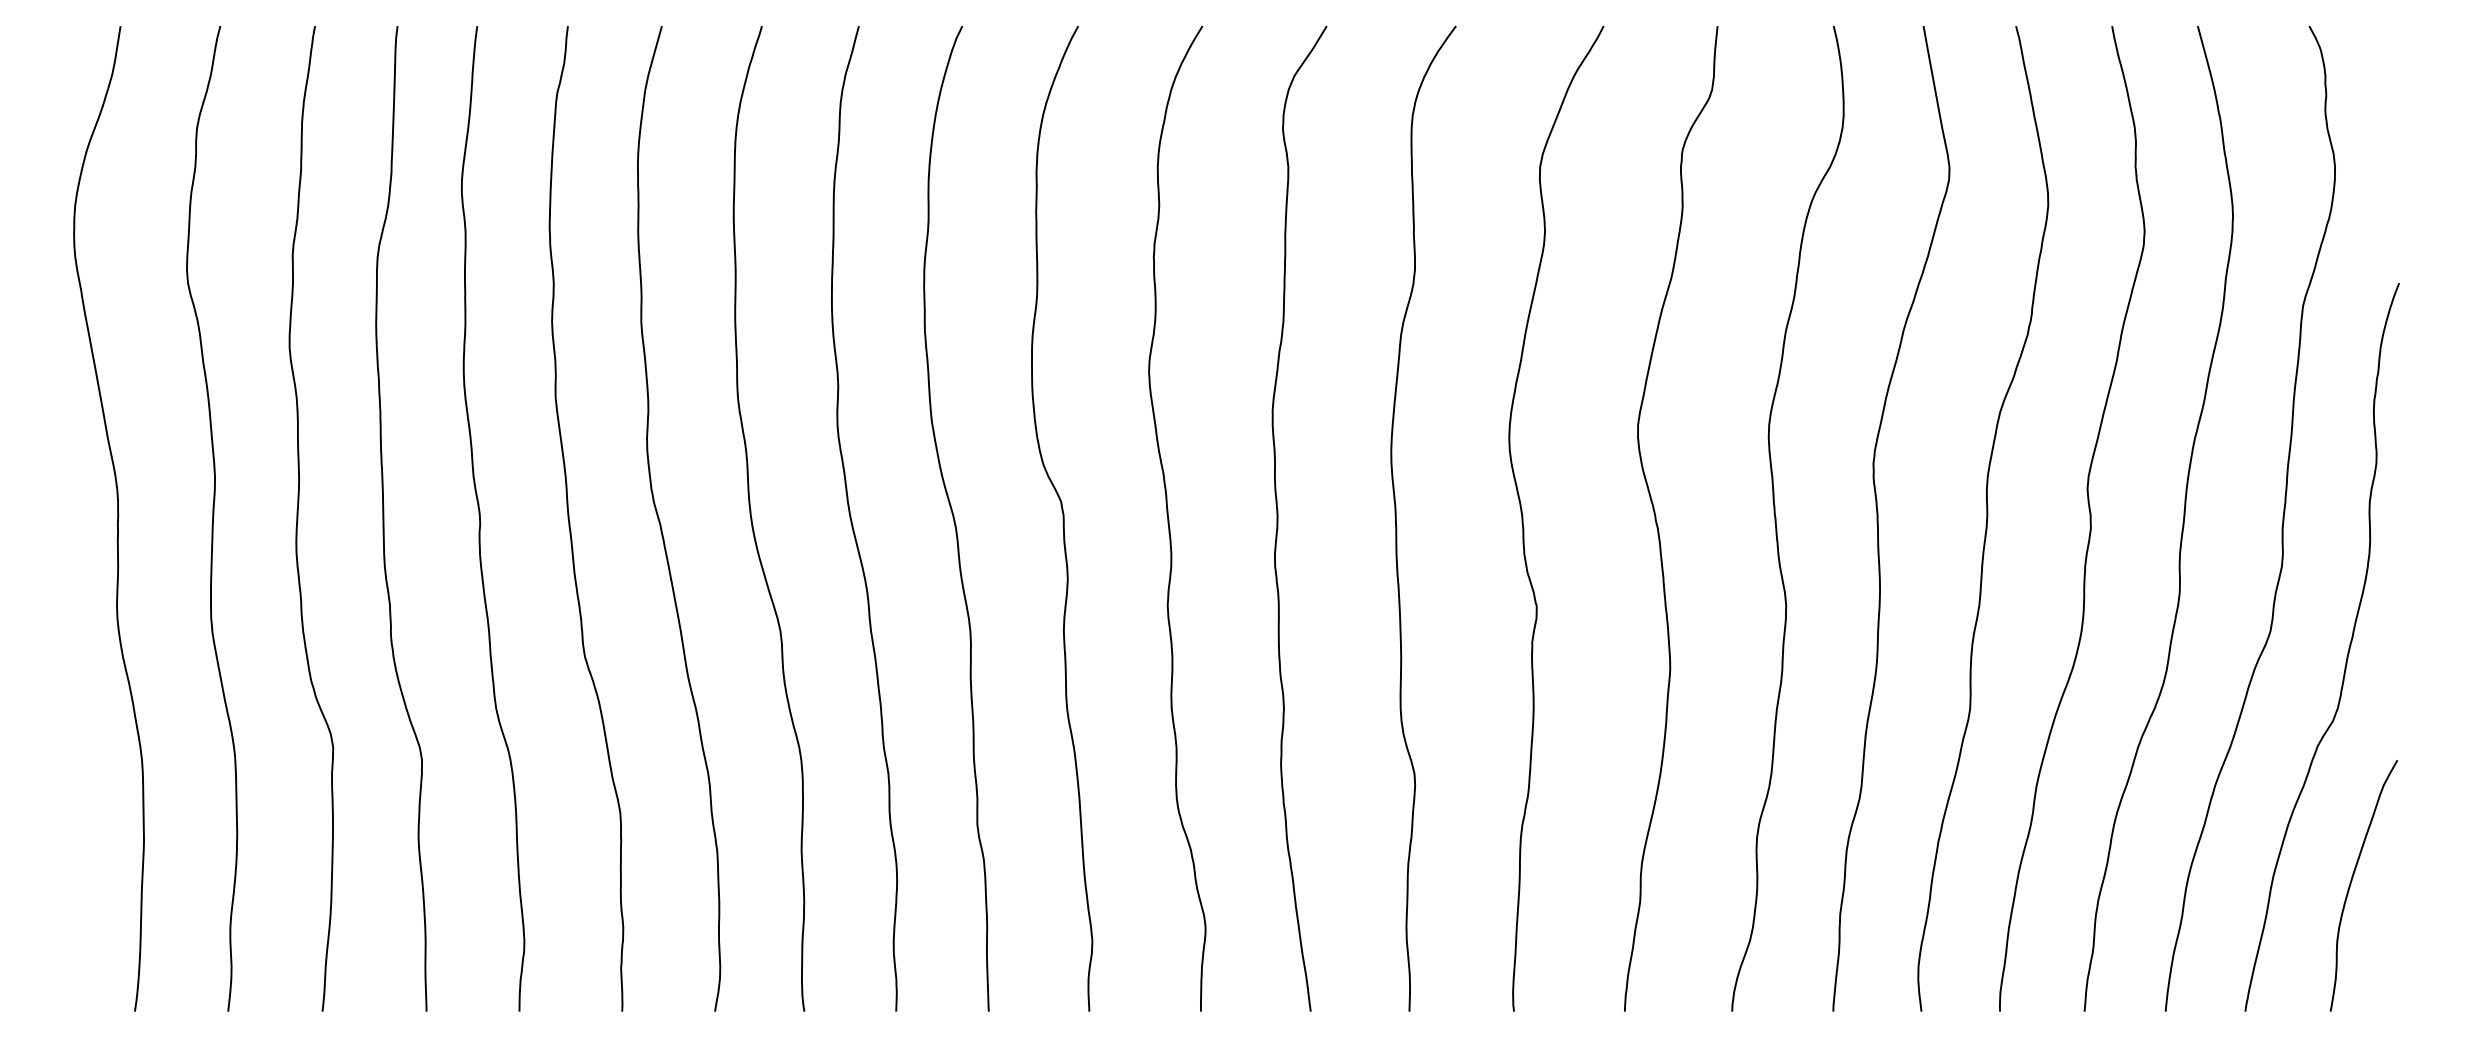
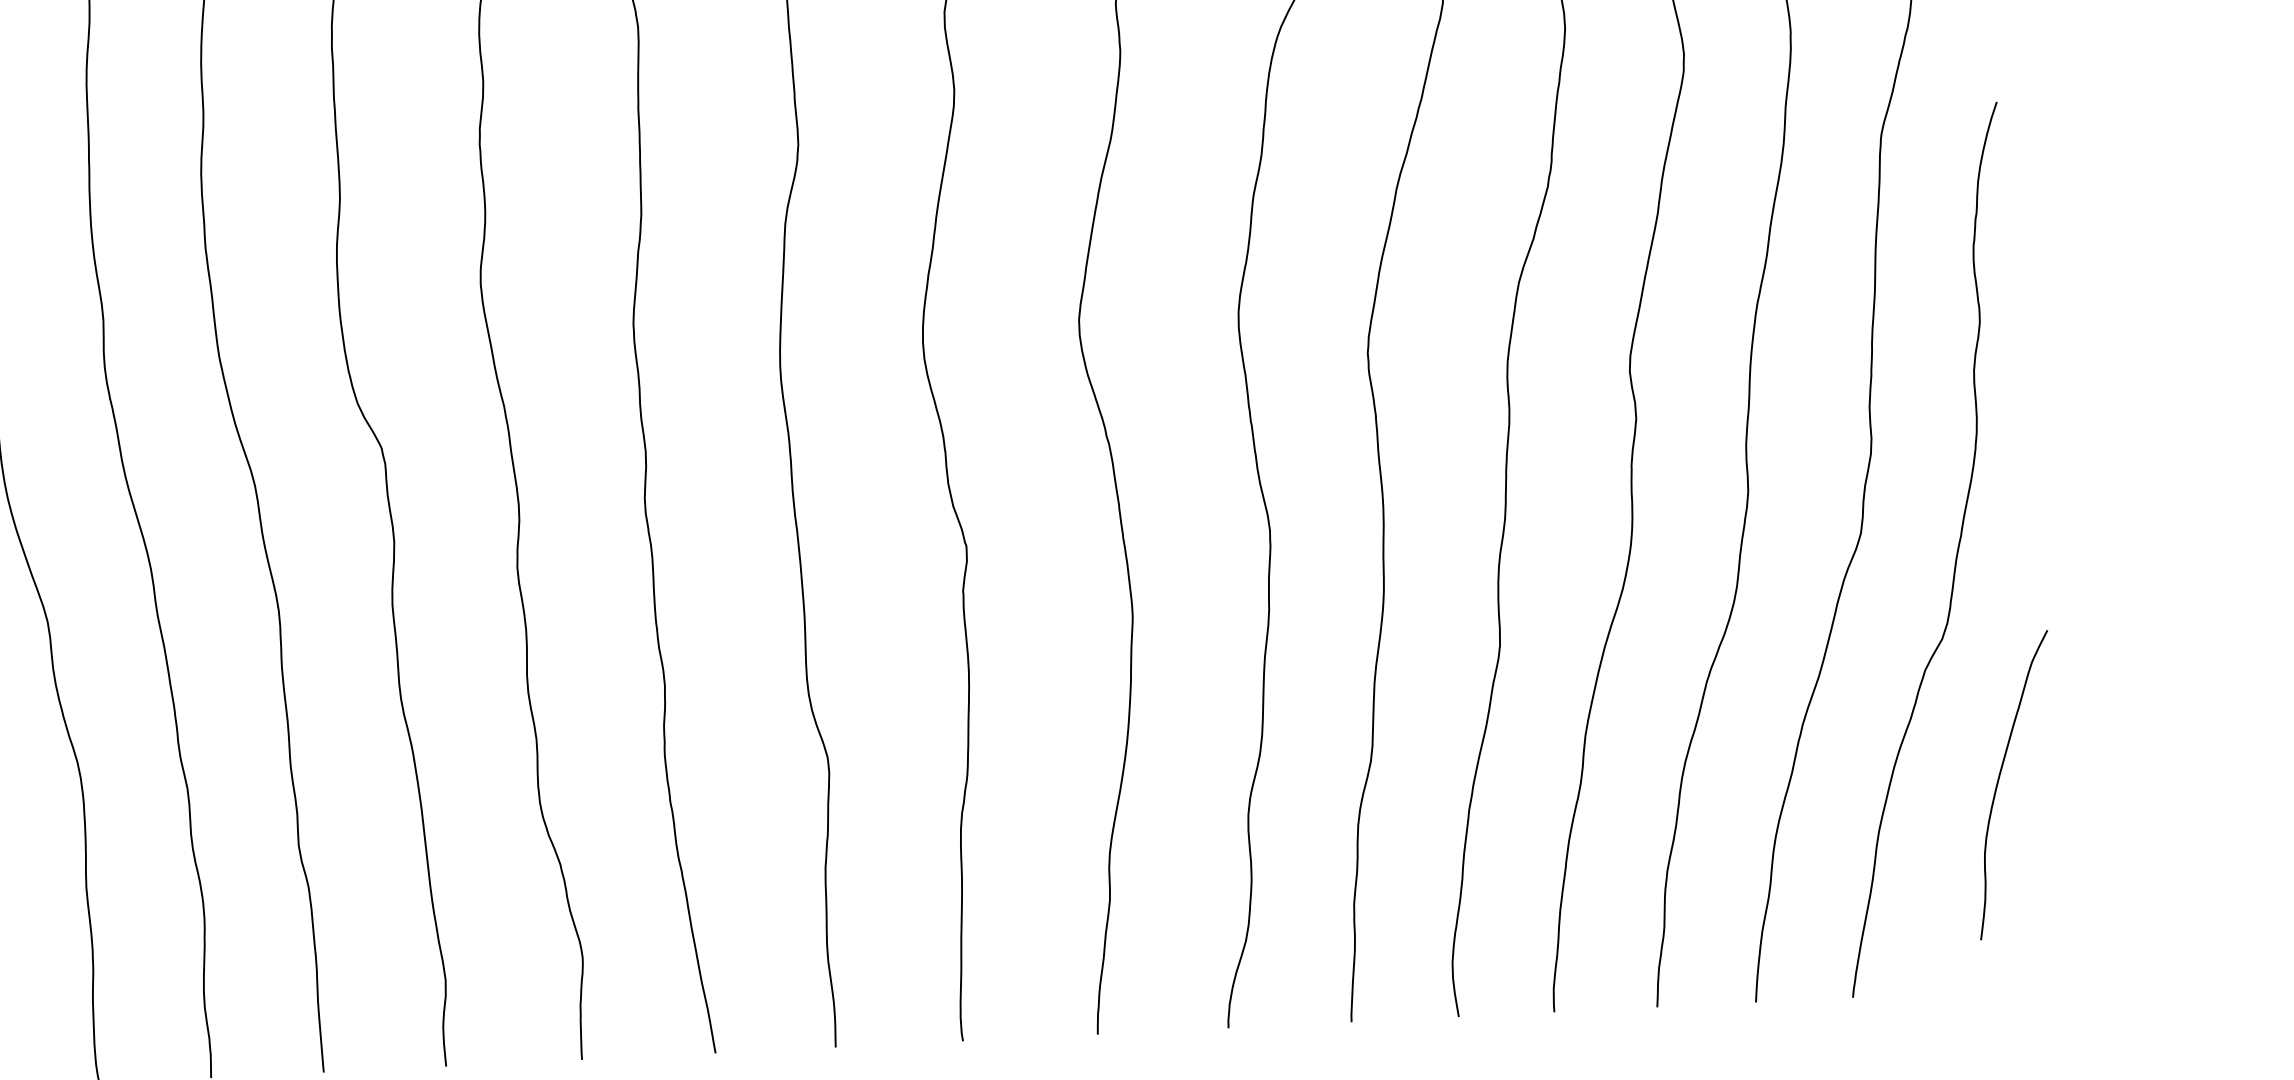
curve: (2352, 881) -> (1999, 780), moved

